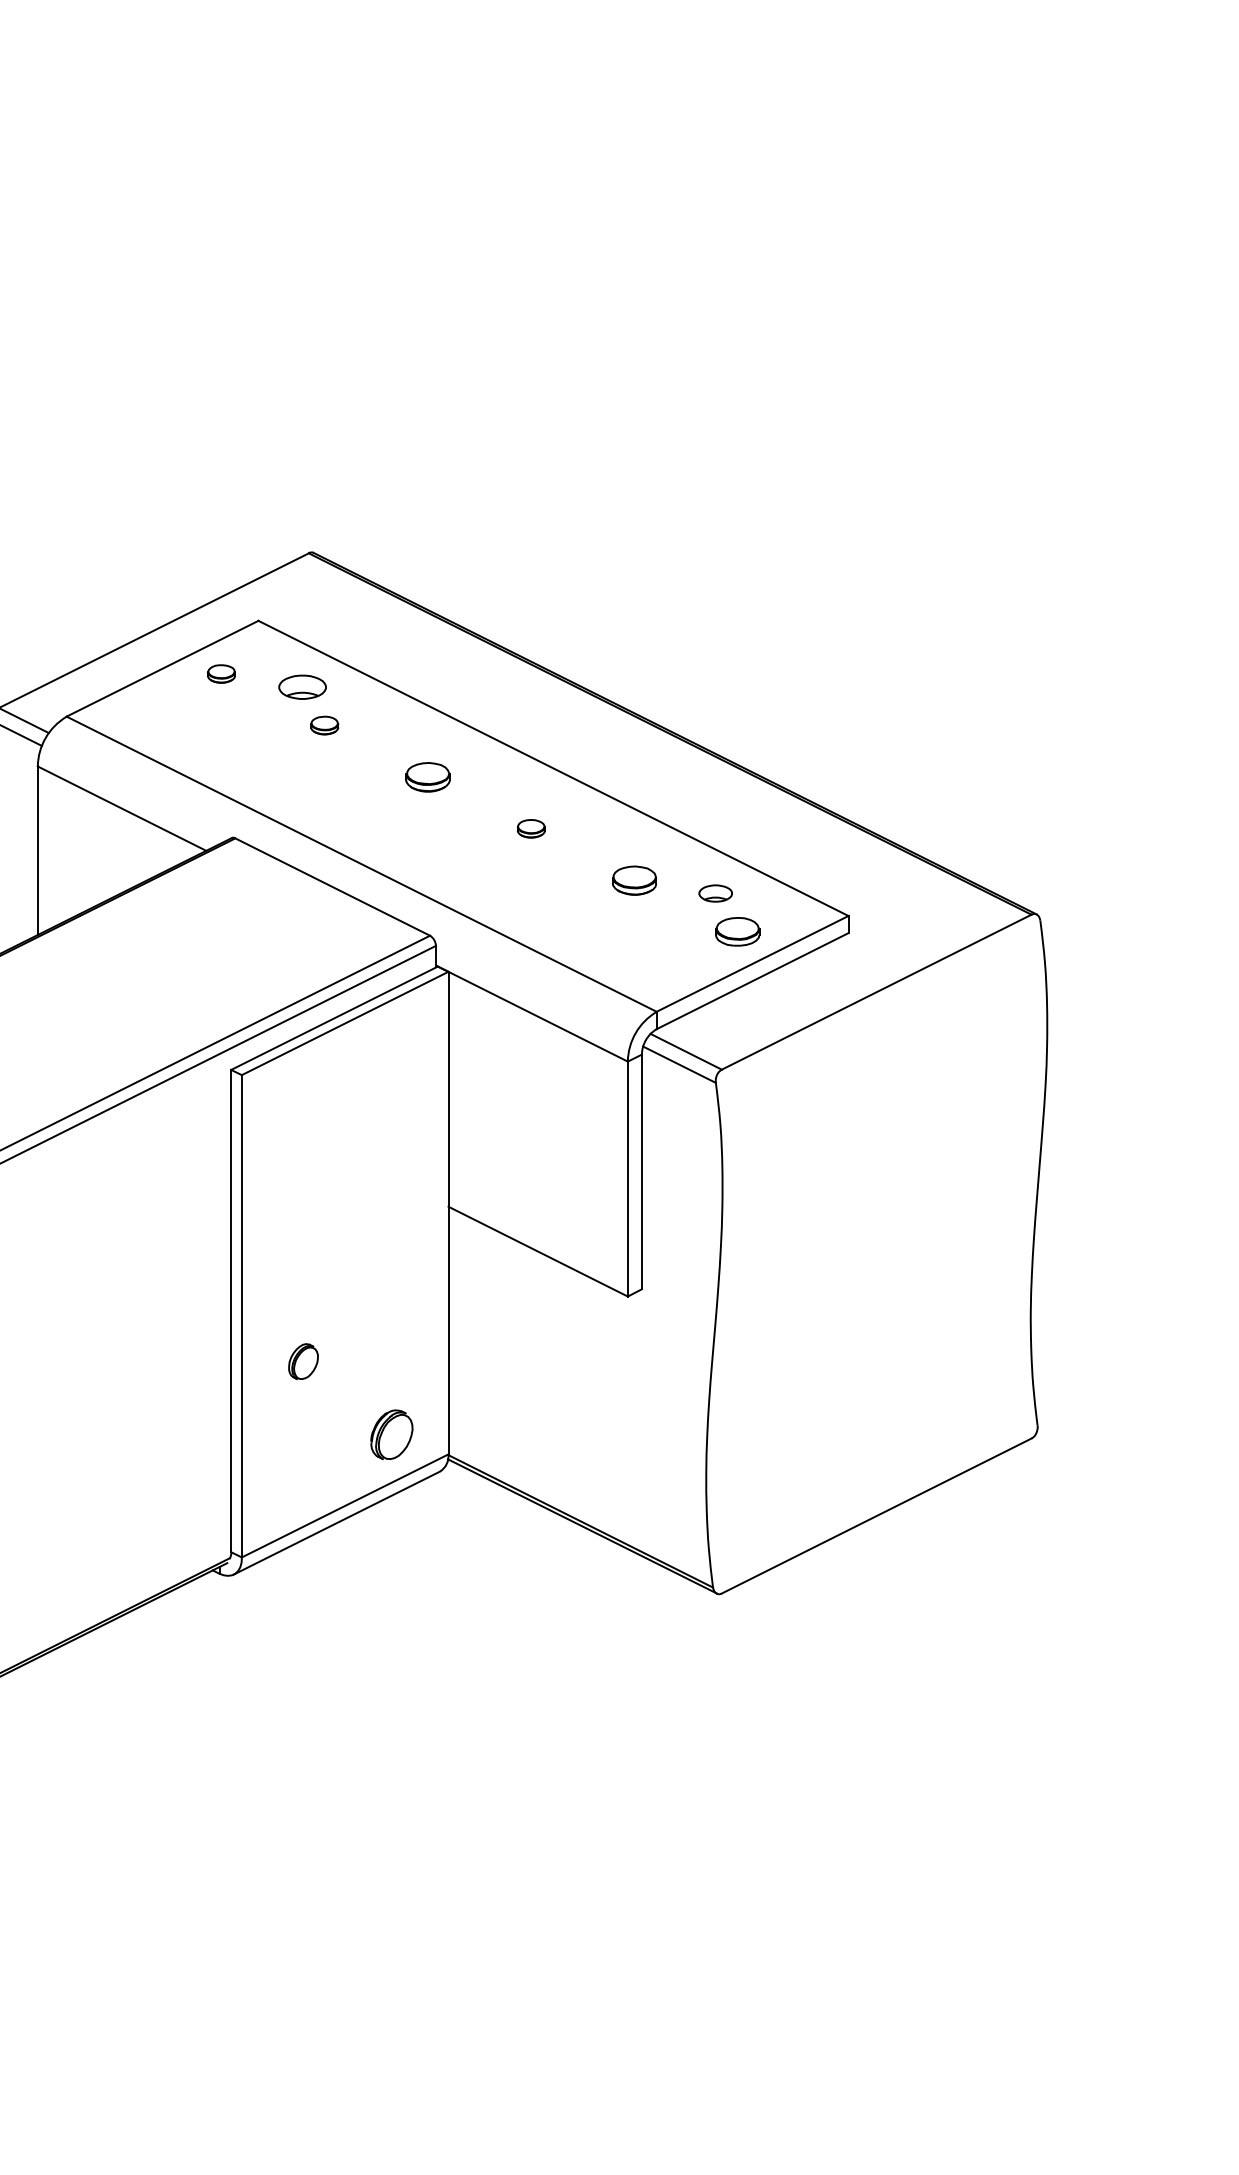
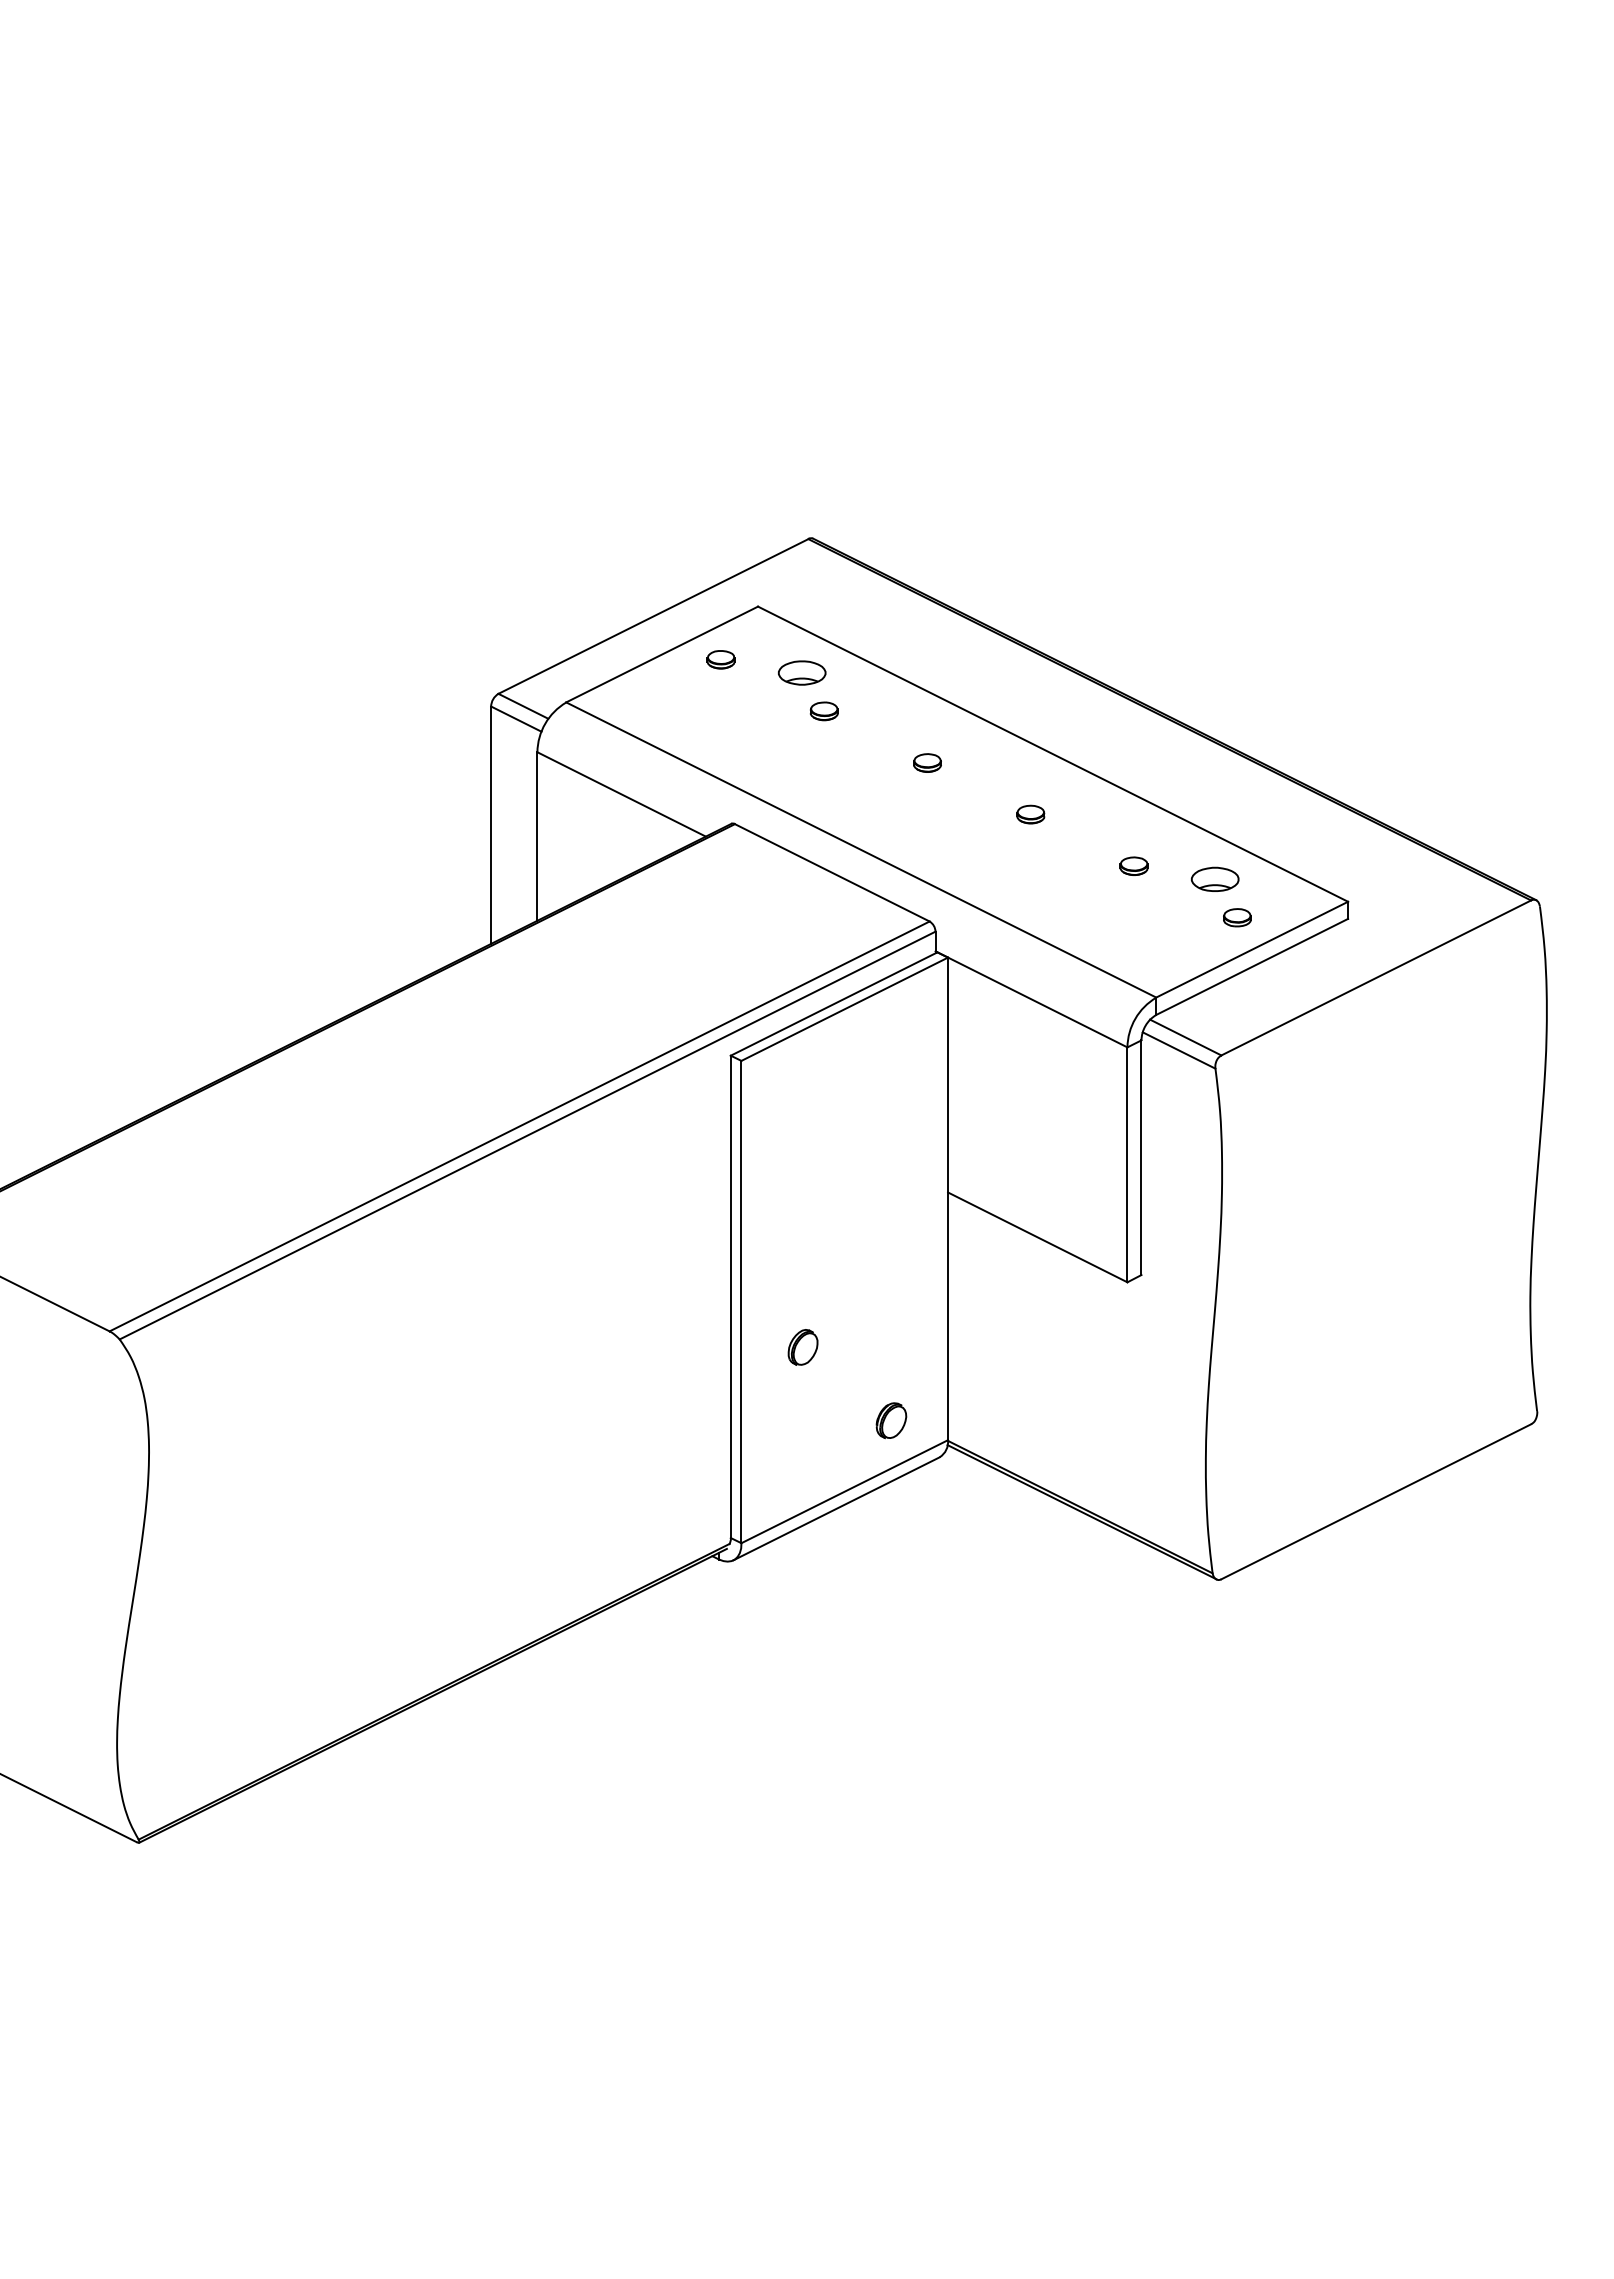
part: (427, 776) -> (927, 762), size x0.62
part: (633, 879) -> (1133, 865), size x0.62
part: (715, 892) -> (1215, 878), size x1.43
part: (737, 931) -> (1237, 917), size x0.62
part: (391, 1434) -> (891, 1420), size x0.71

